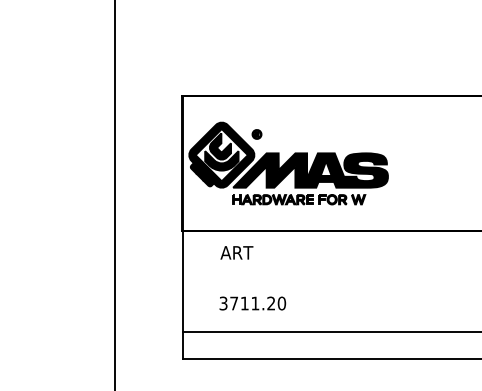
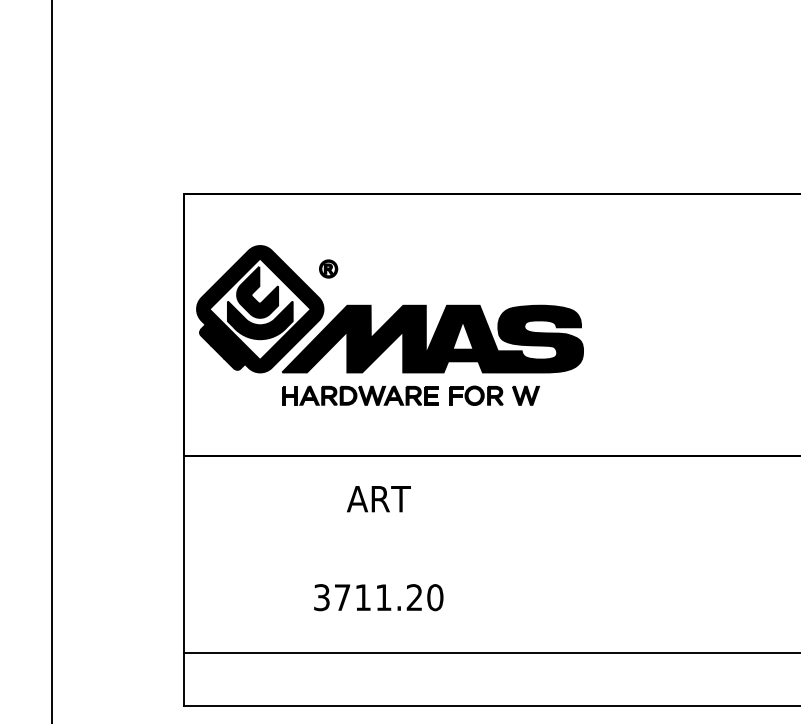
text: (236, 252) -> (378, 498), moved
text: (252, 303) -> (378, 597), moved

